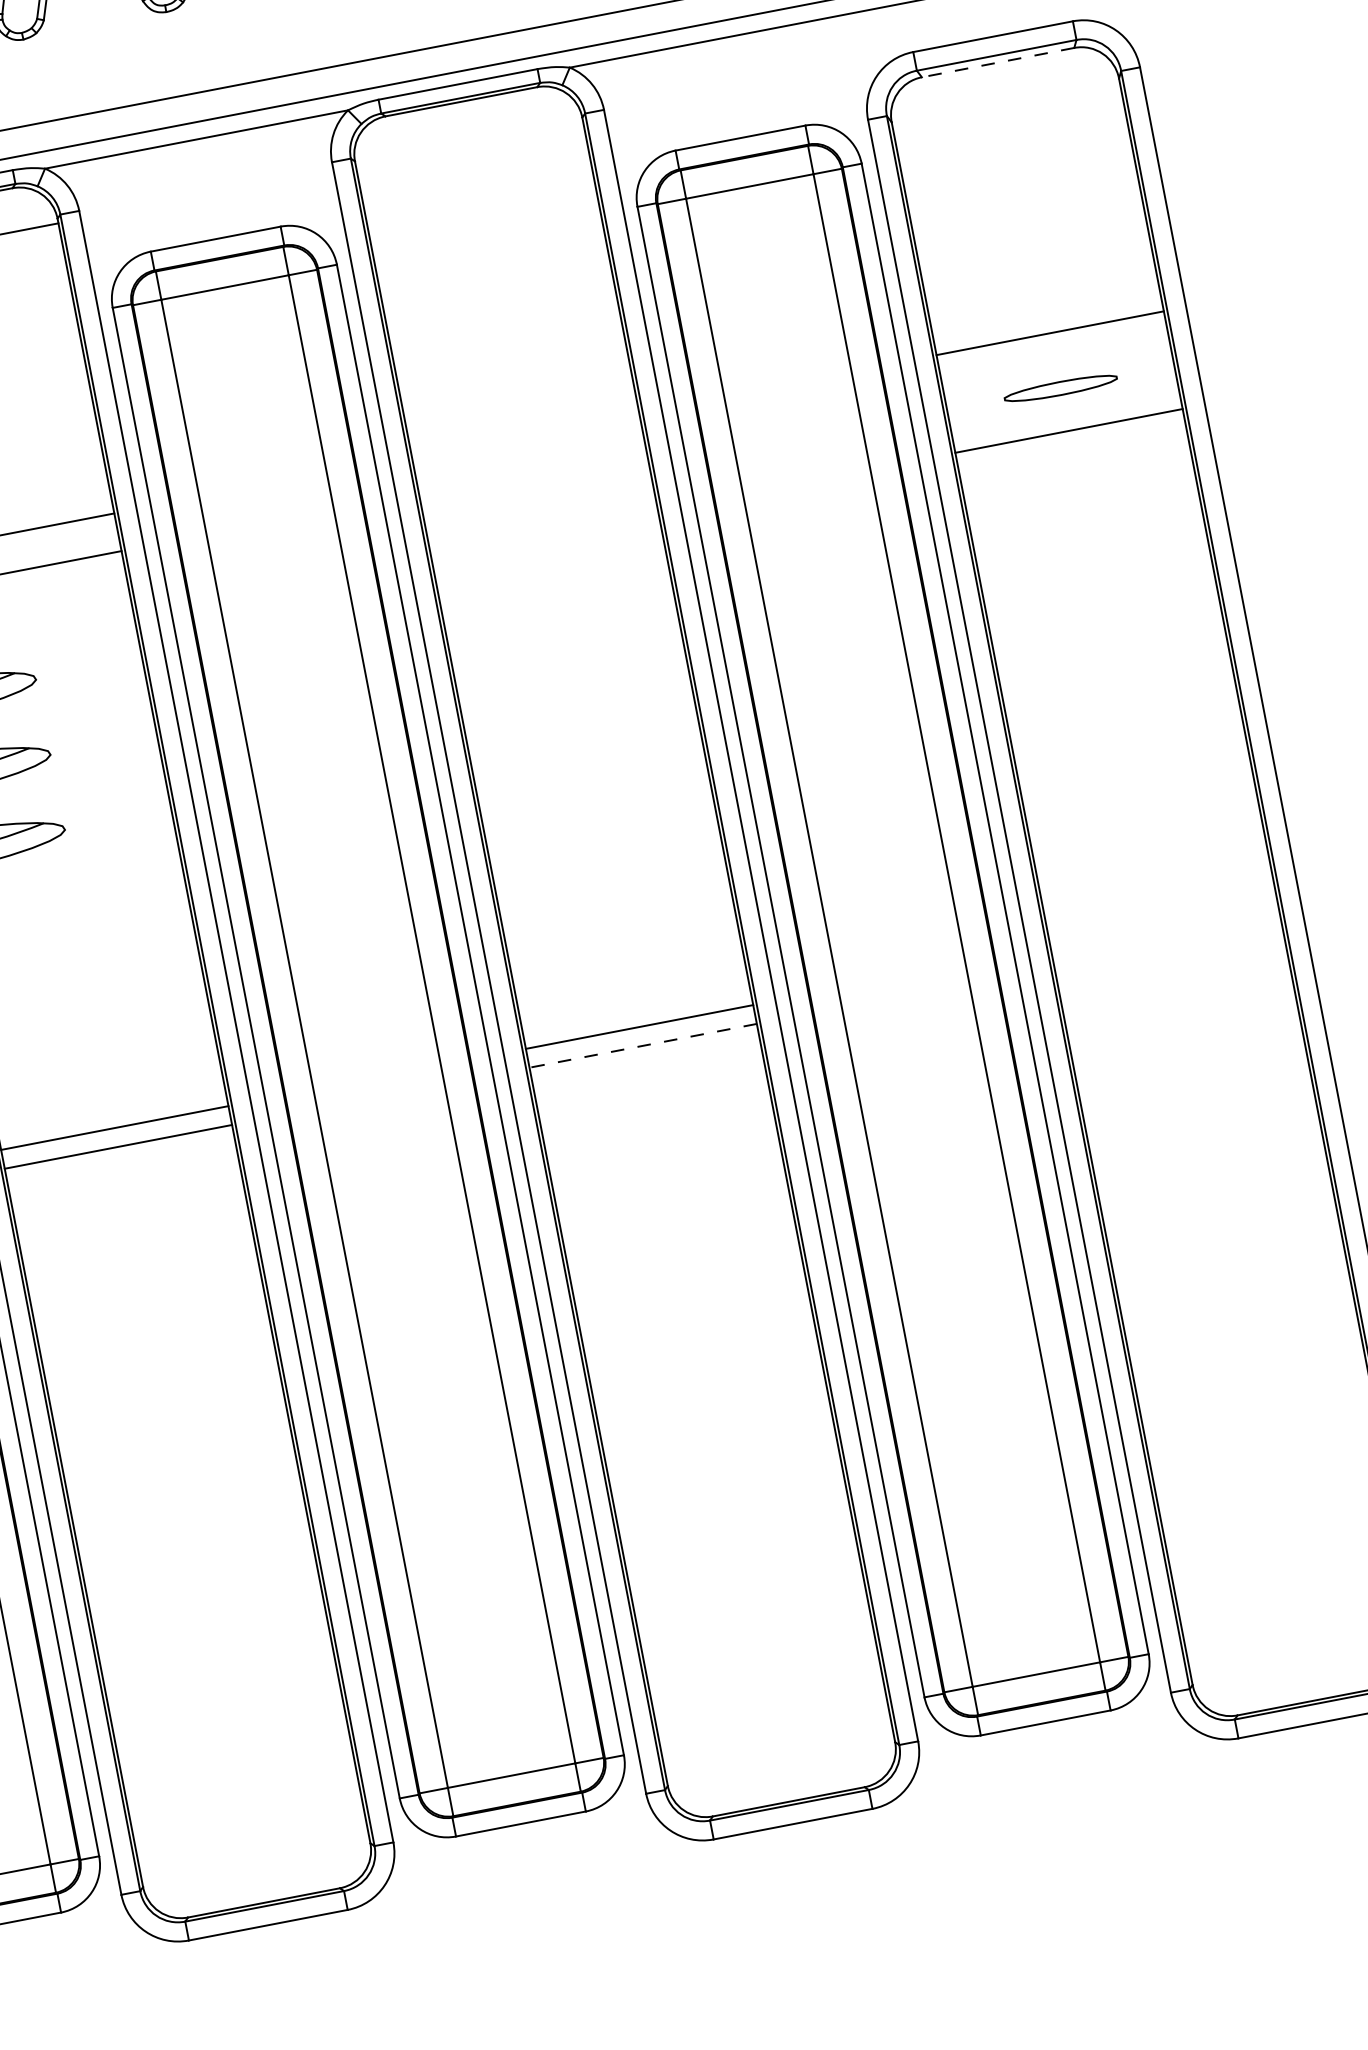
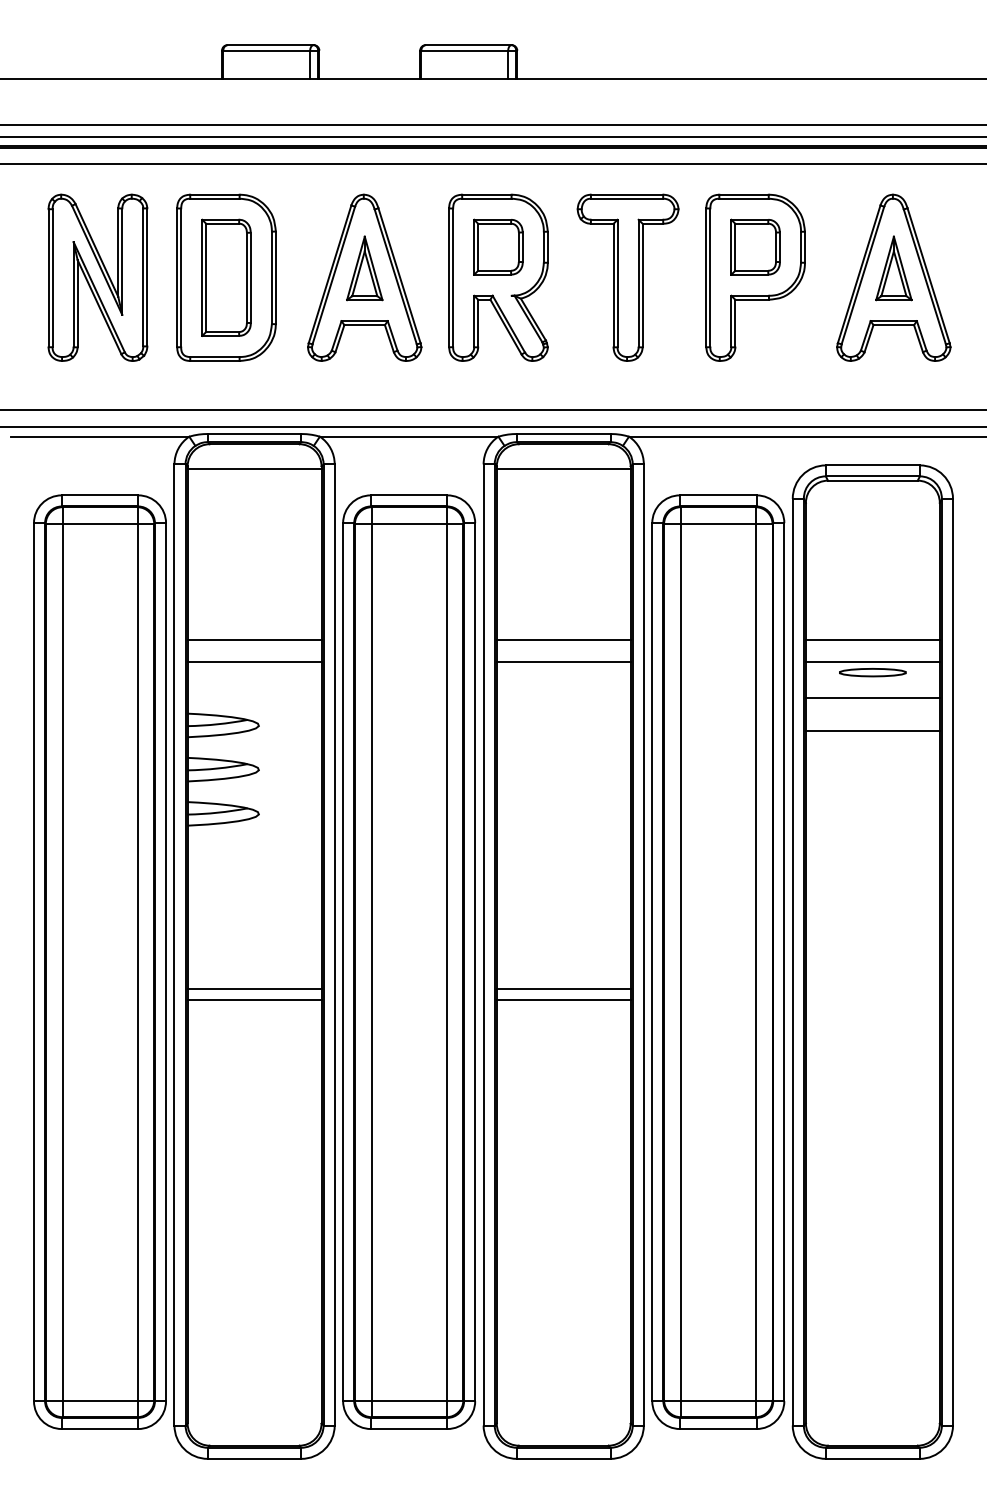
line: (997, 62) -> (872, 480), dashed -> solid
line: (469, 144) -> (563, 469), added
line: (1056, 371) -> (872, 662), added
line: (525, 435) -> (563, 640), added
line: (532, 472) -> (563, 662), added
line: (1079, 486) -> (872, 730), added
line: (642, 1046) -> (563, 1000), dashed -> solid

